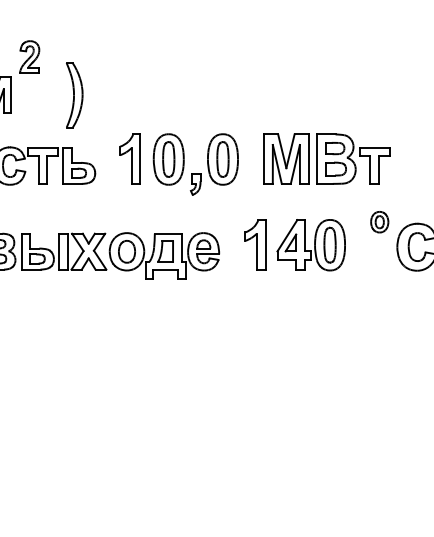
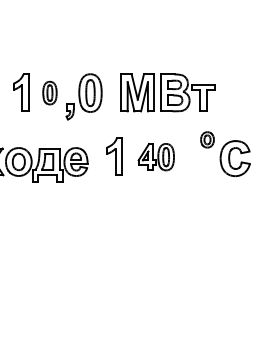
part: (168, 159) -> (49, 93), size x0.6
part: (310, 245) -> (155, 157), size x0.7

